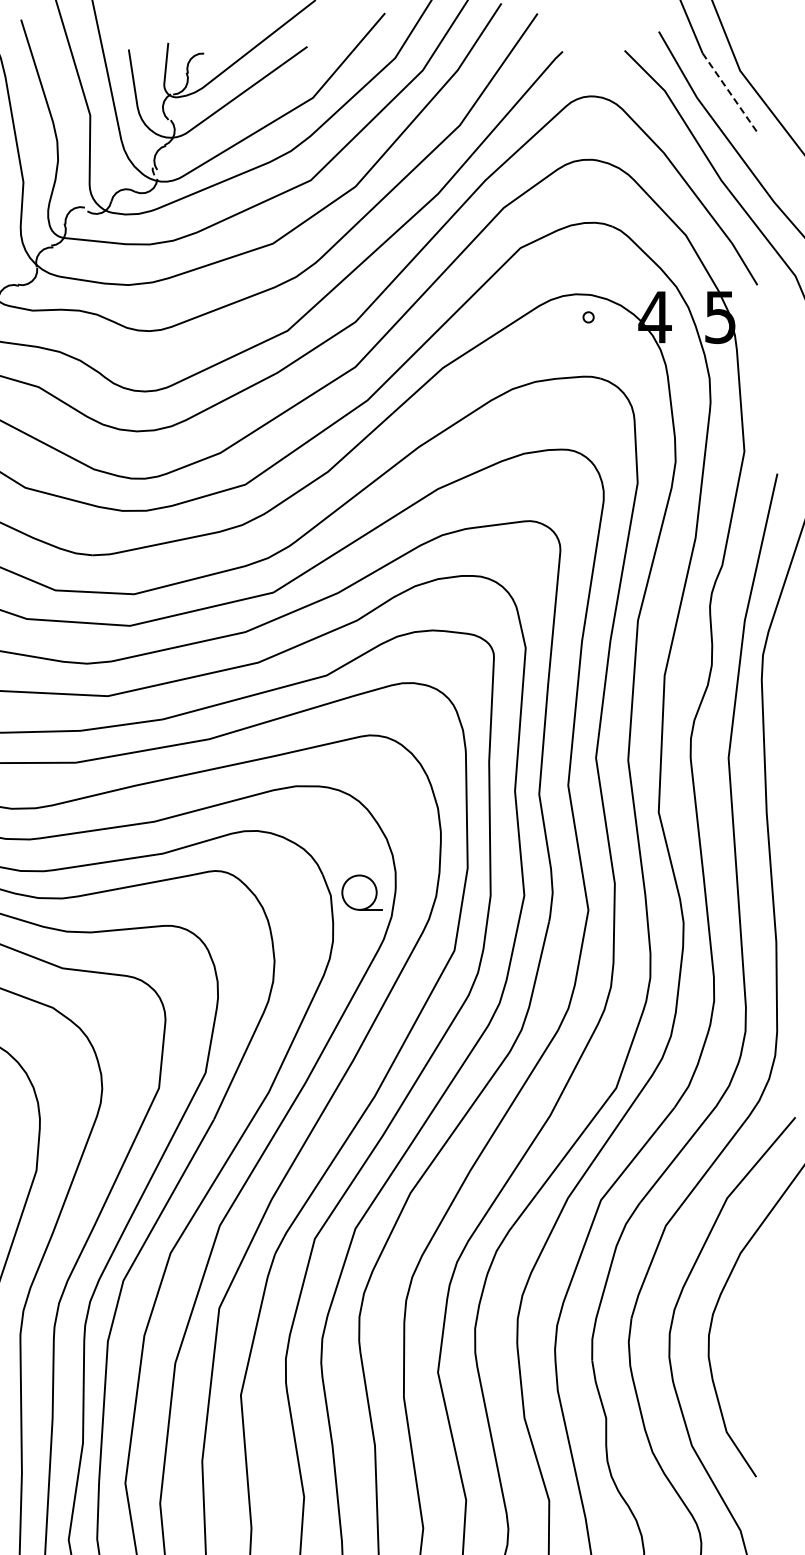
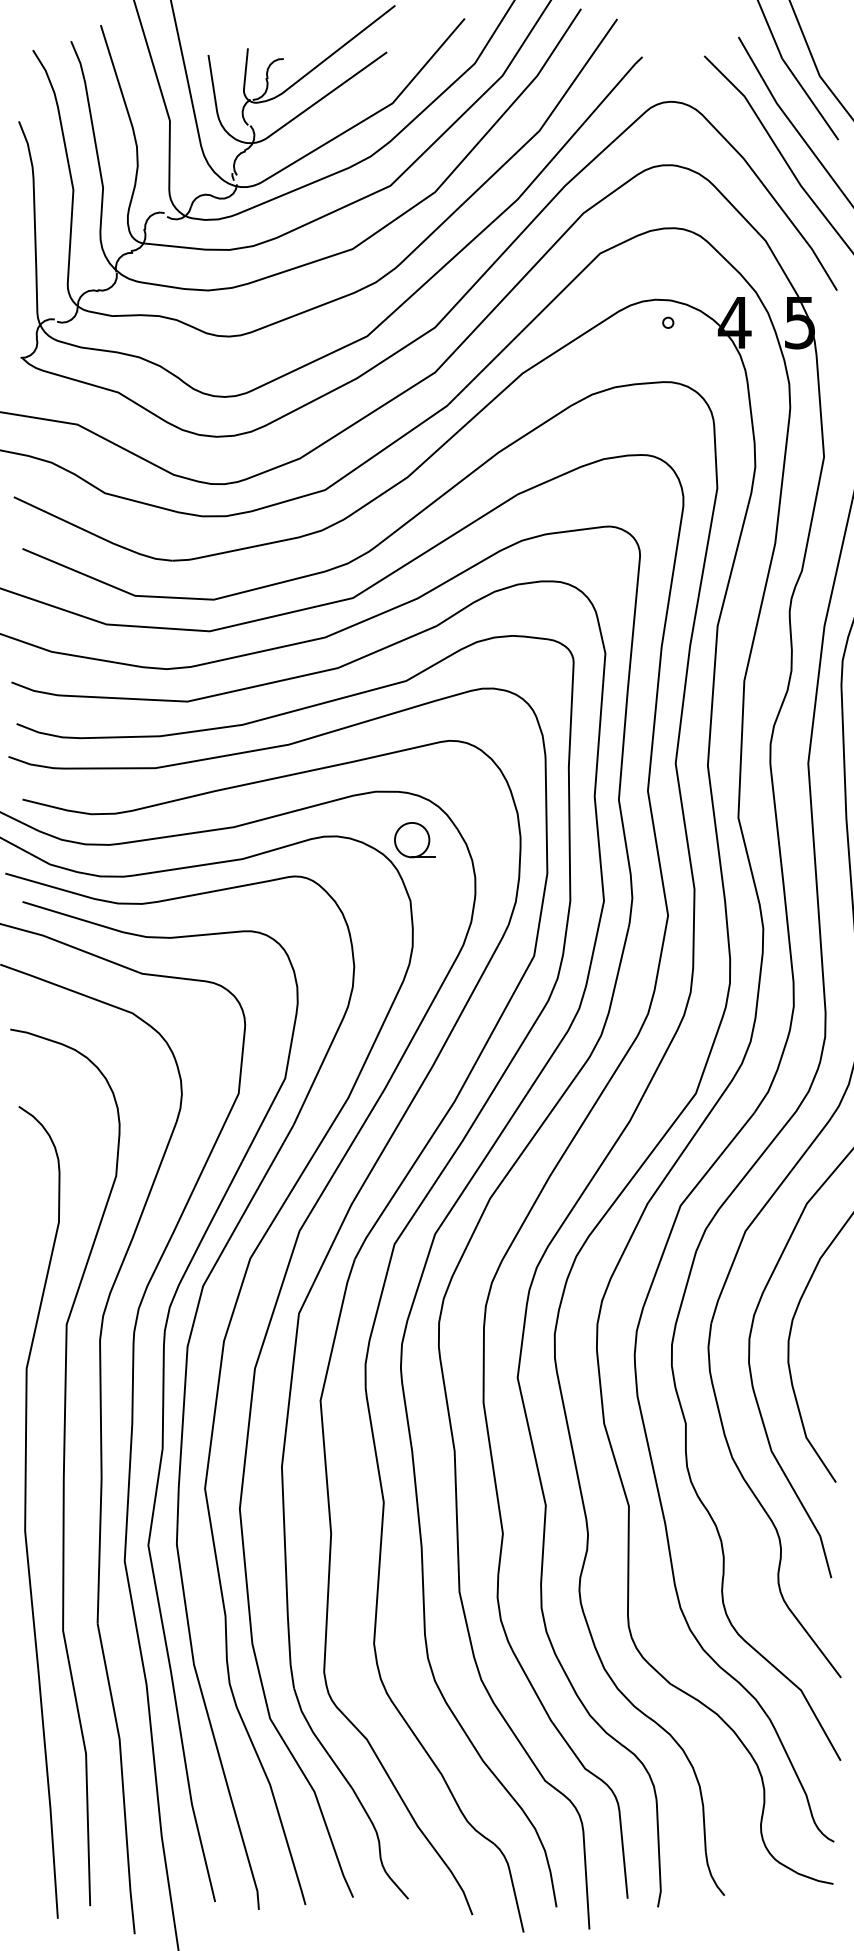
line: (730, 94) -> (810, 99), dashed -> solid
part: (361, 893) -> (414, 840), moved

